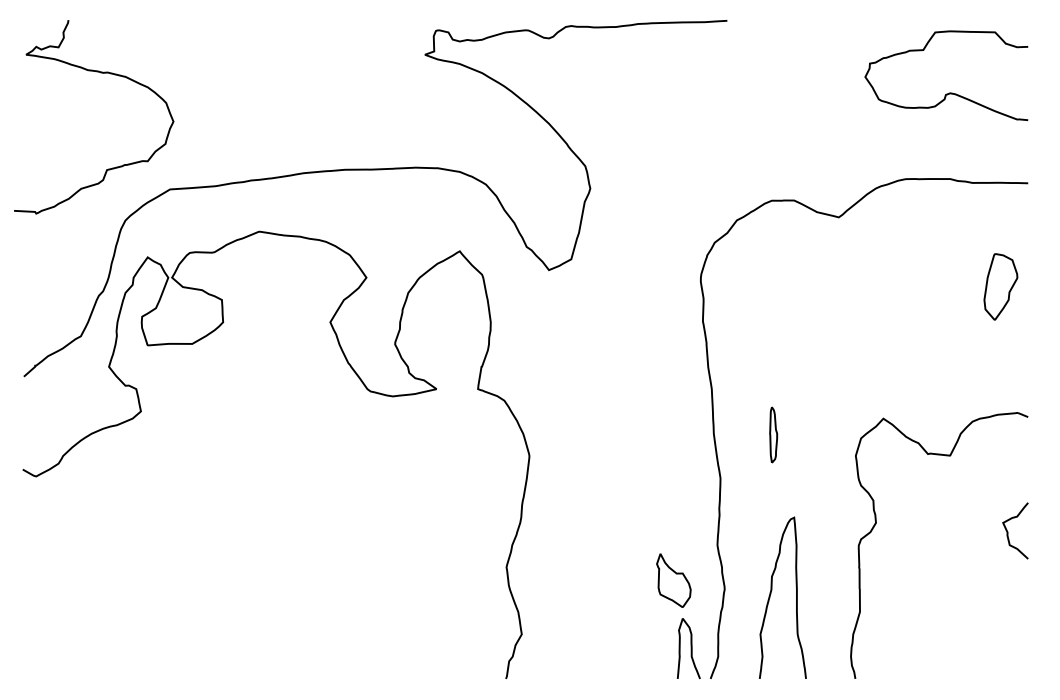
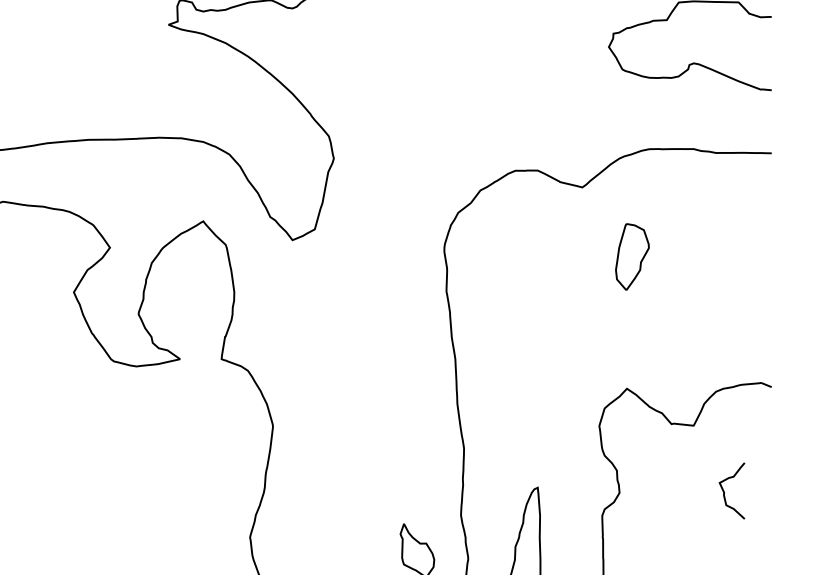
part: (1000, 286) -> (632, 256), moved
part: (773, 434) -> (517, 404), removed
curve: (1008, 531) -> (725, 491), moved

